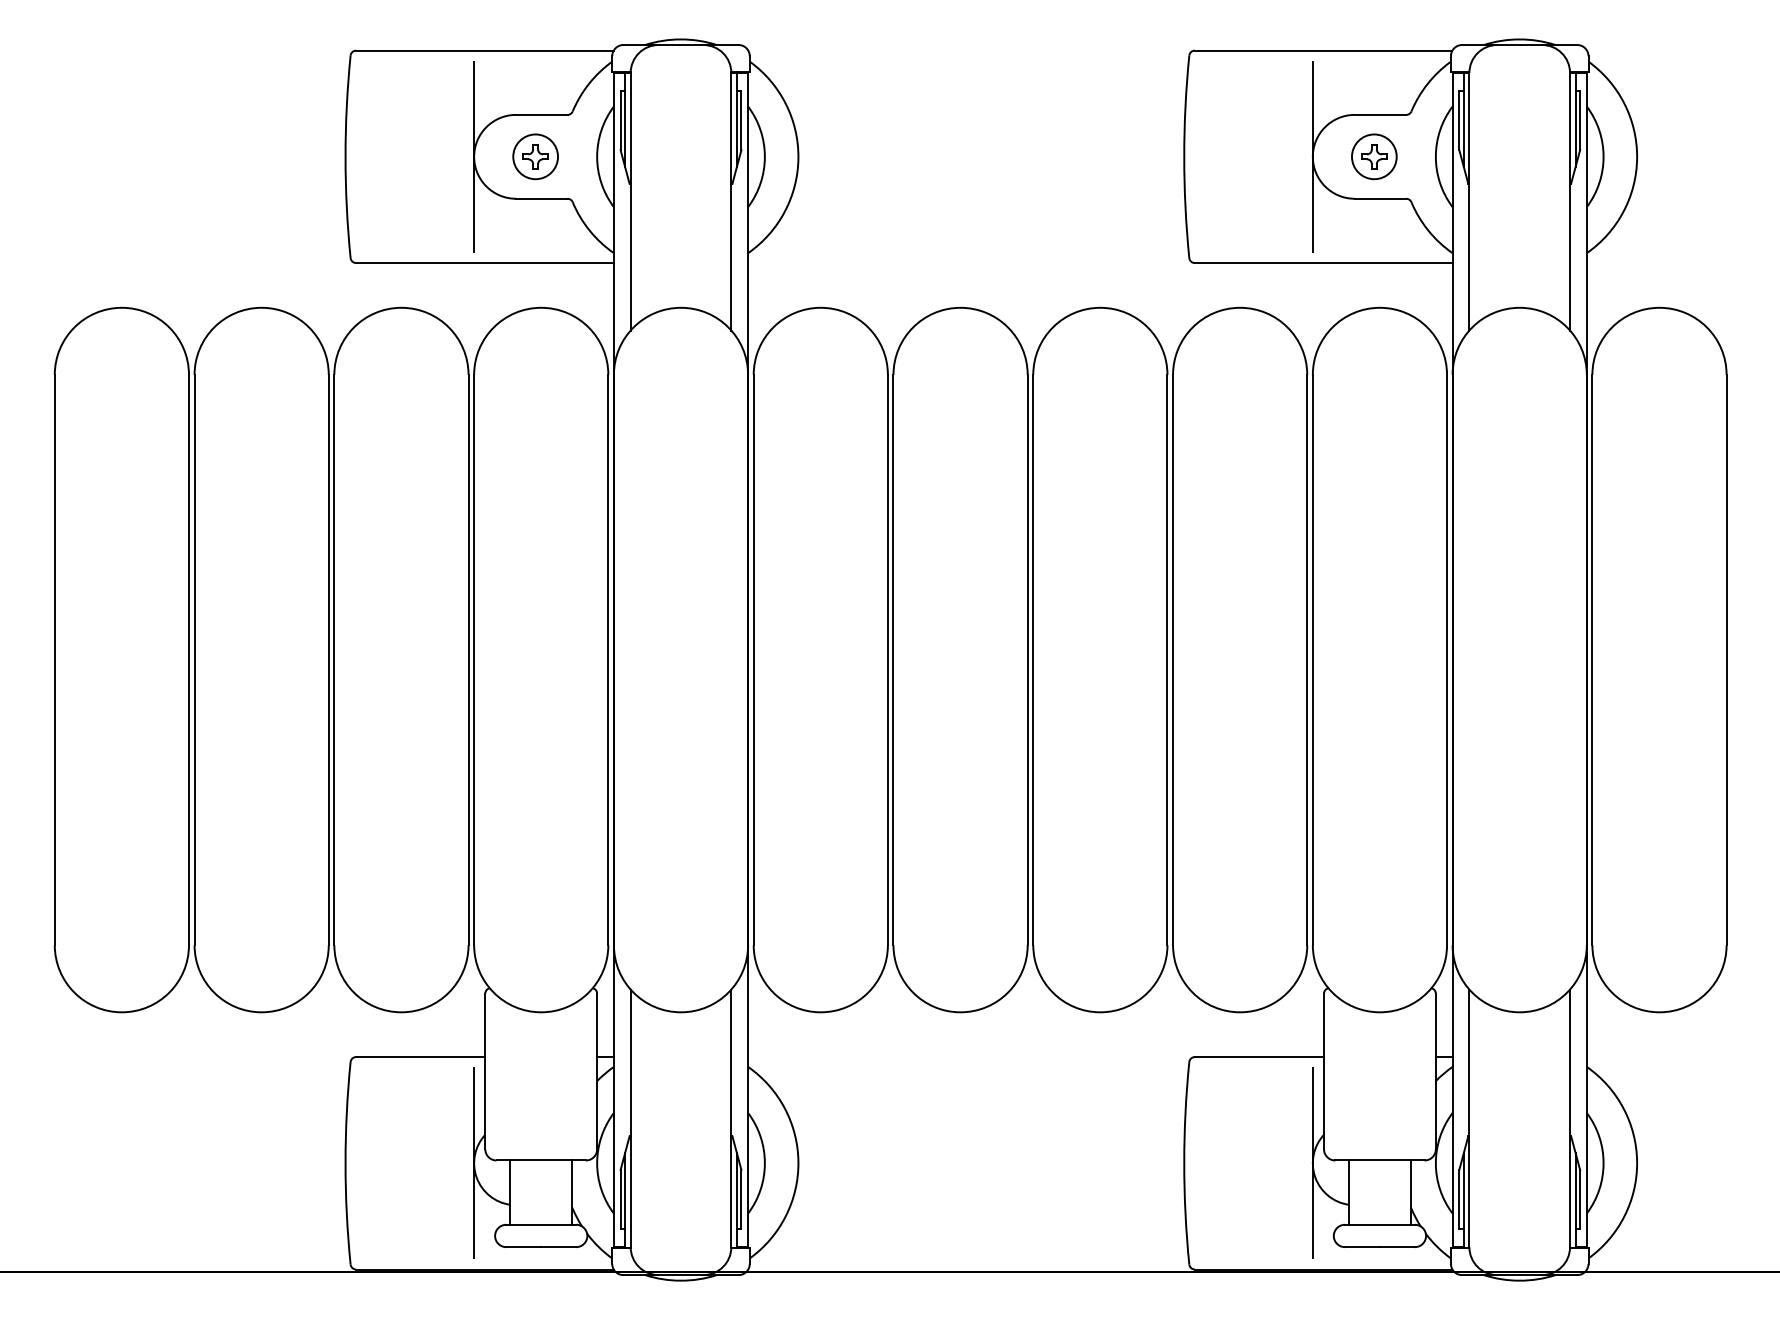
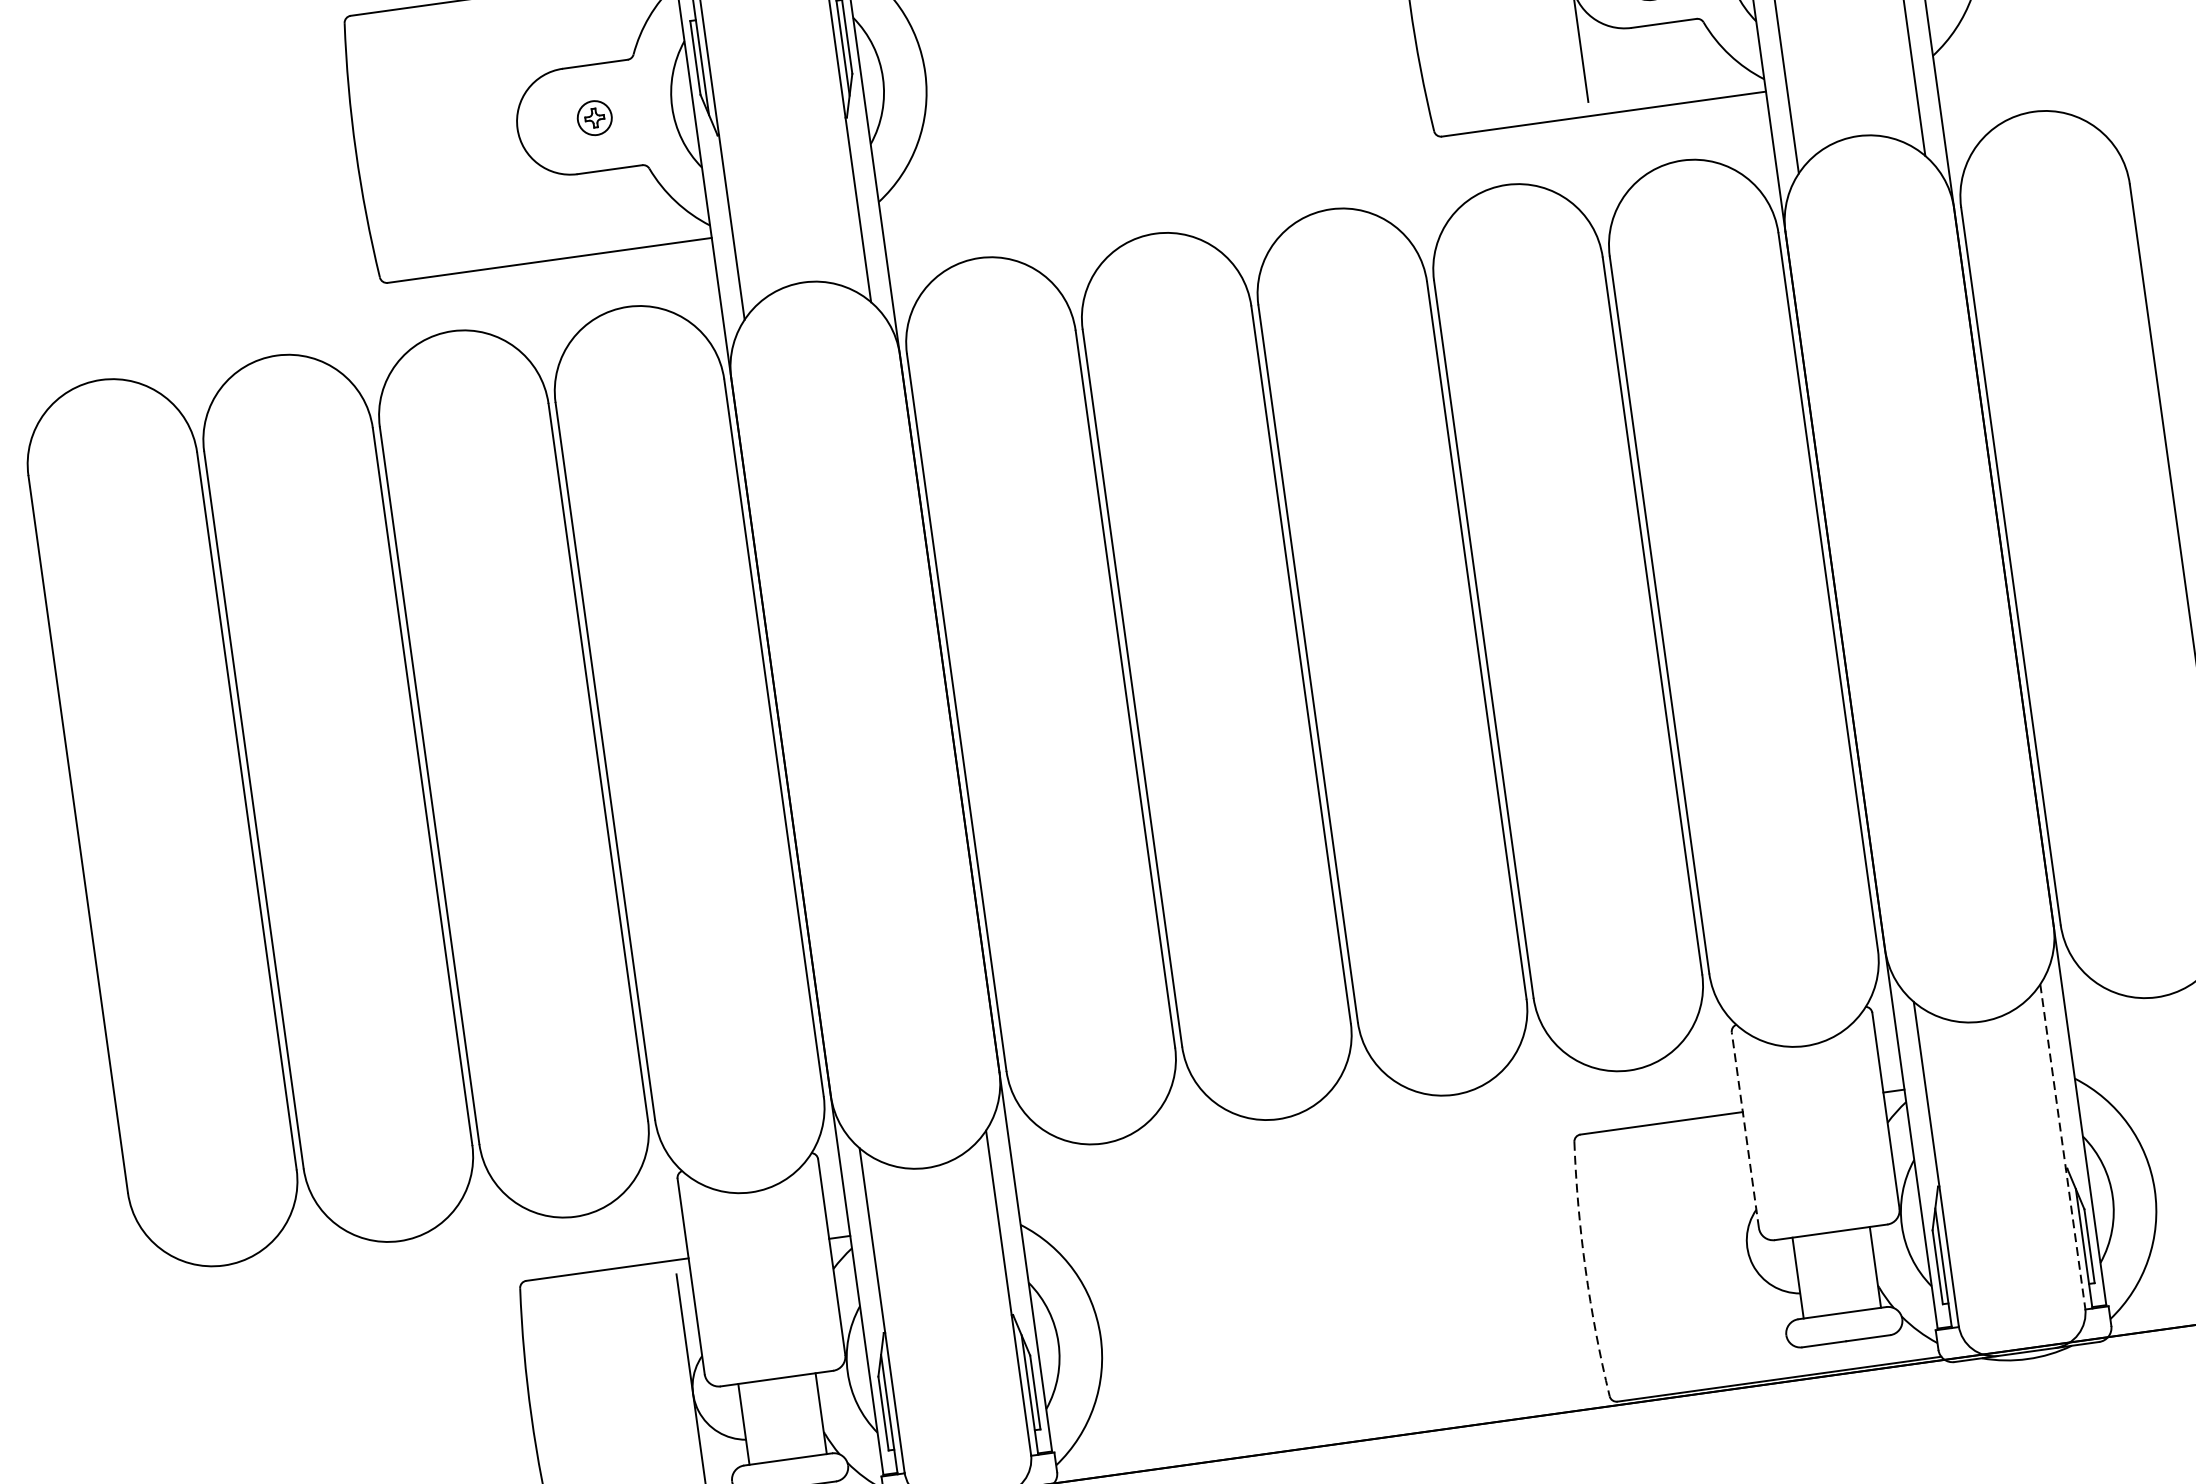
line: (474, 156) -> (517, 128), removed
part: (535, 156) -> (594, 117), size x0.6
line: (1324, 1071) -> (1745, 1130), solid -> dashed
line: (1570, 1118) -> (2063, 1146), solid -> dashed
arc: (1184, 1163) -> (1586, 1270), solid -> dashed
line: (1312, 1163) -> (1746, 1247), removed

